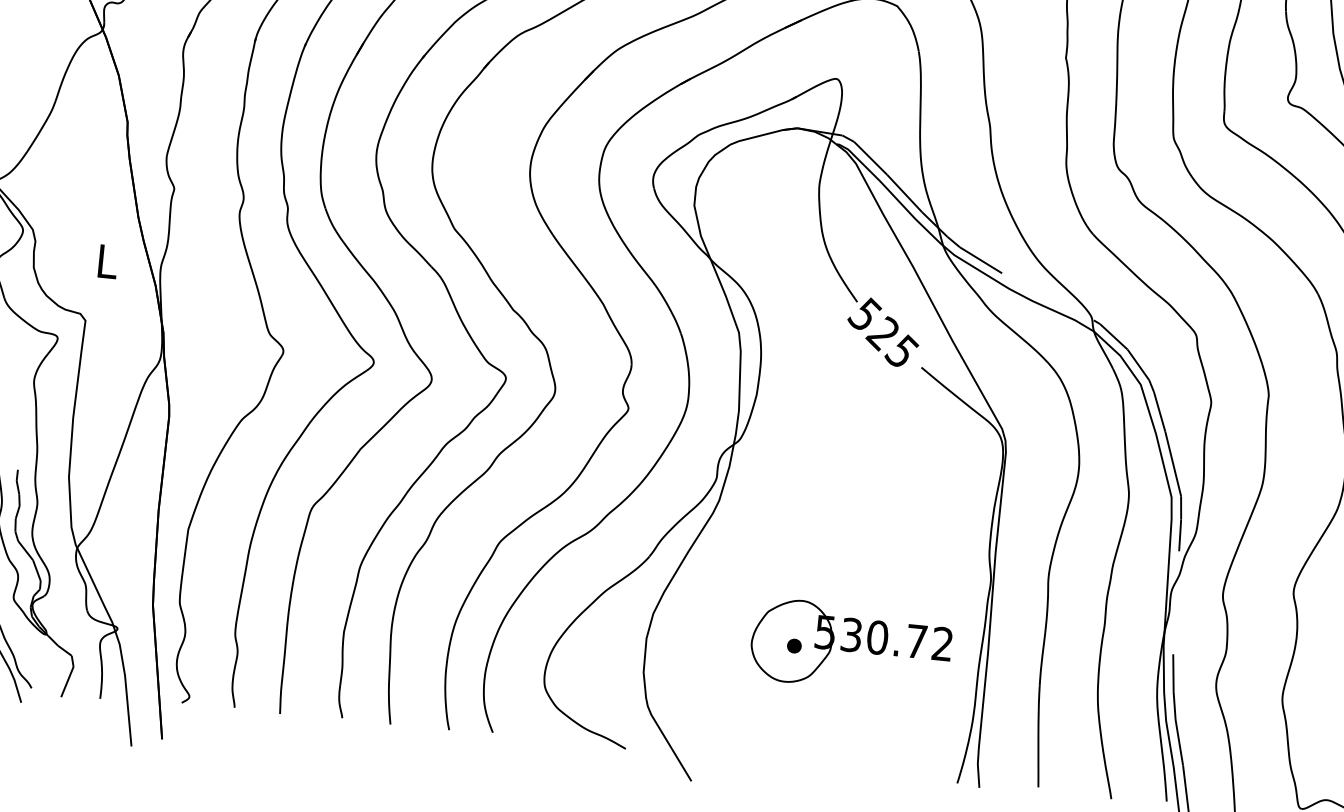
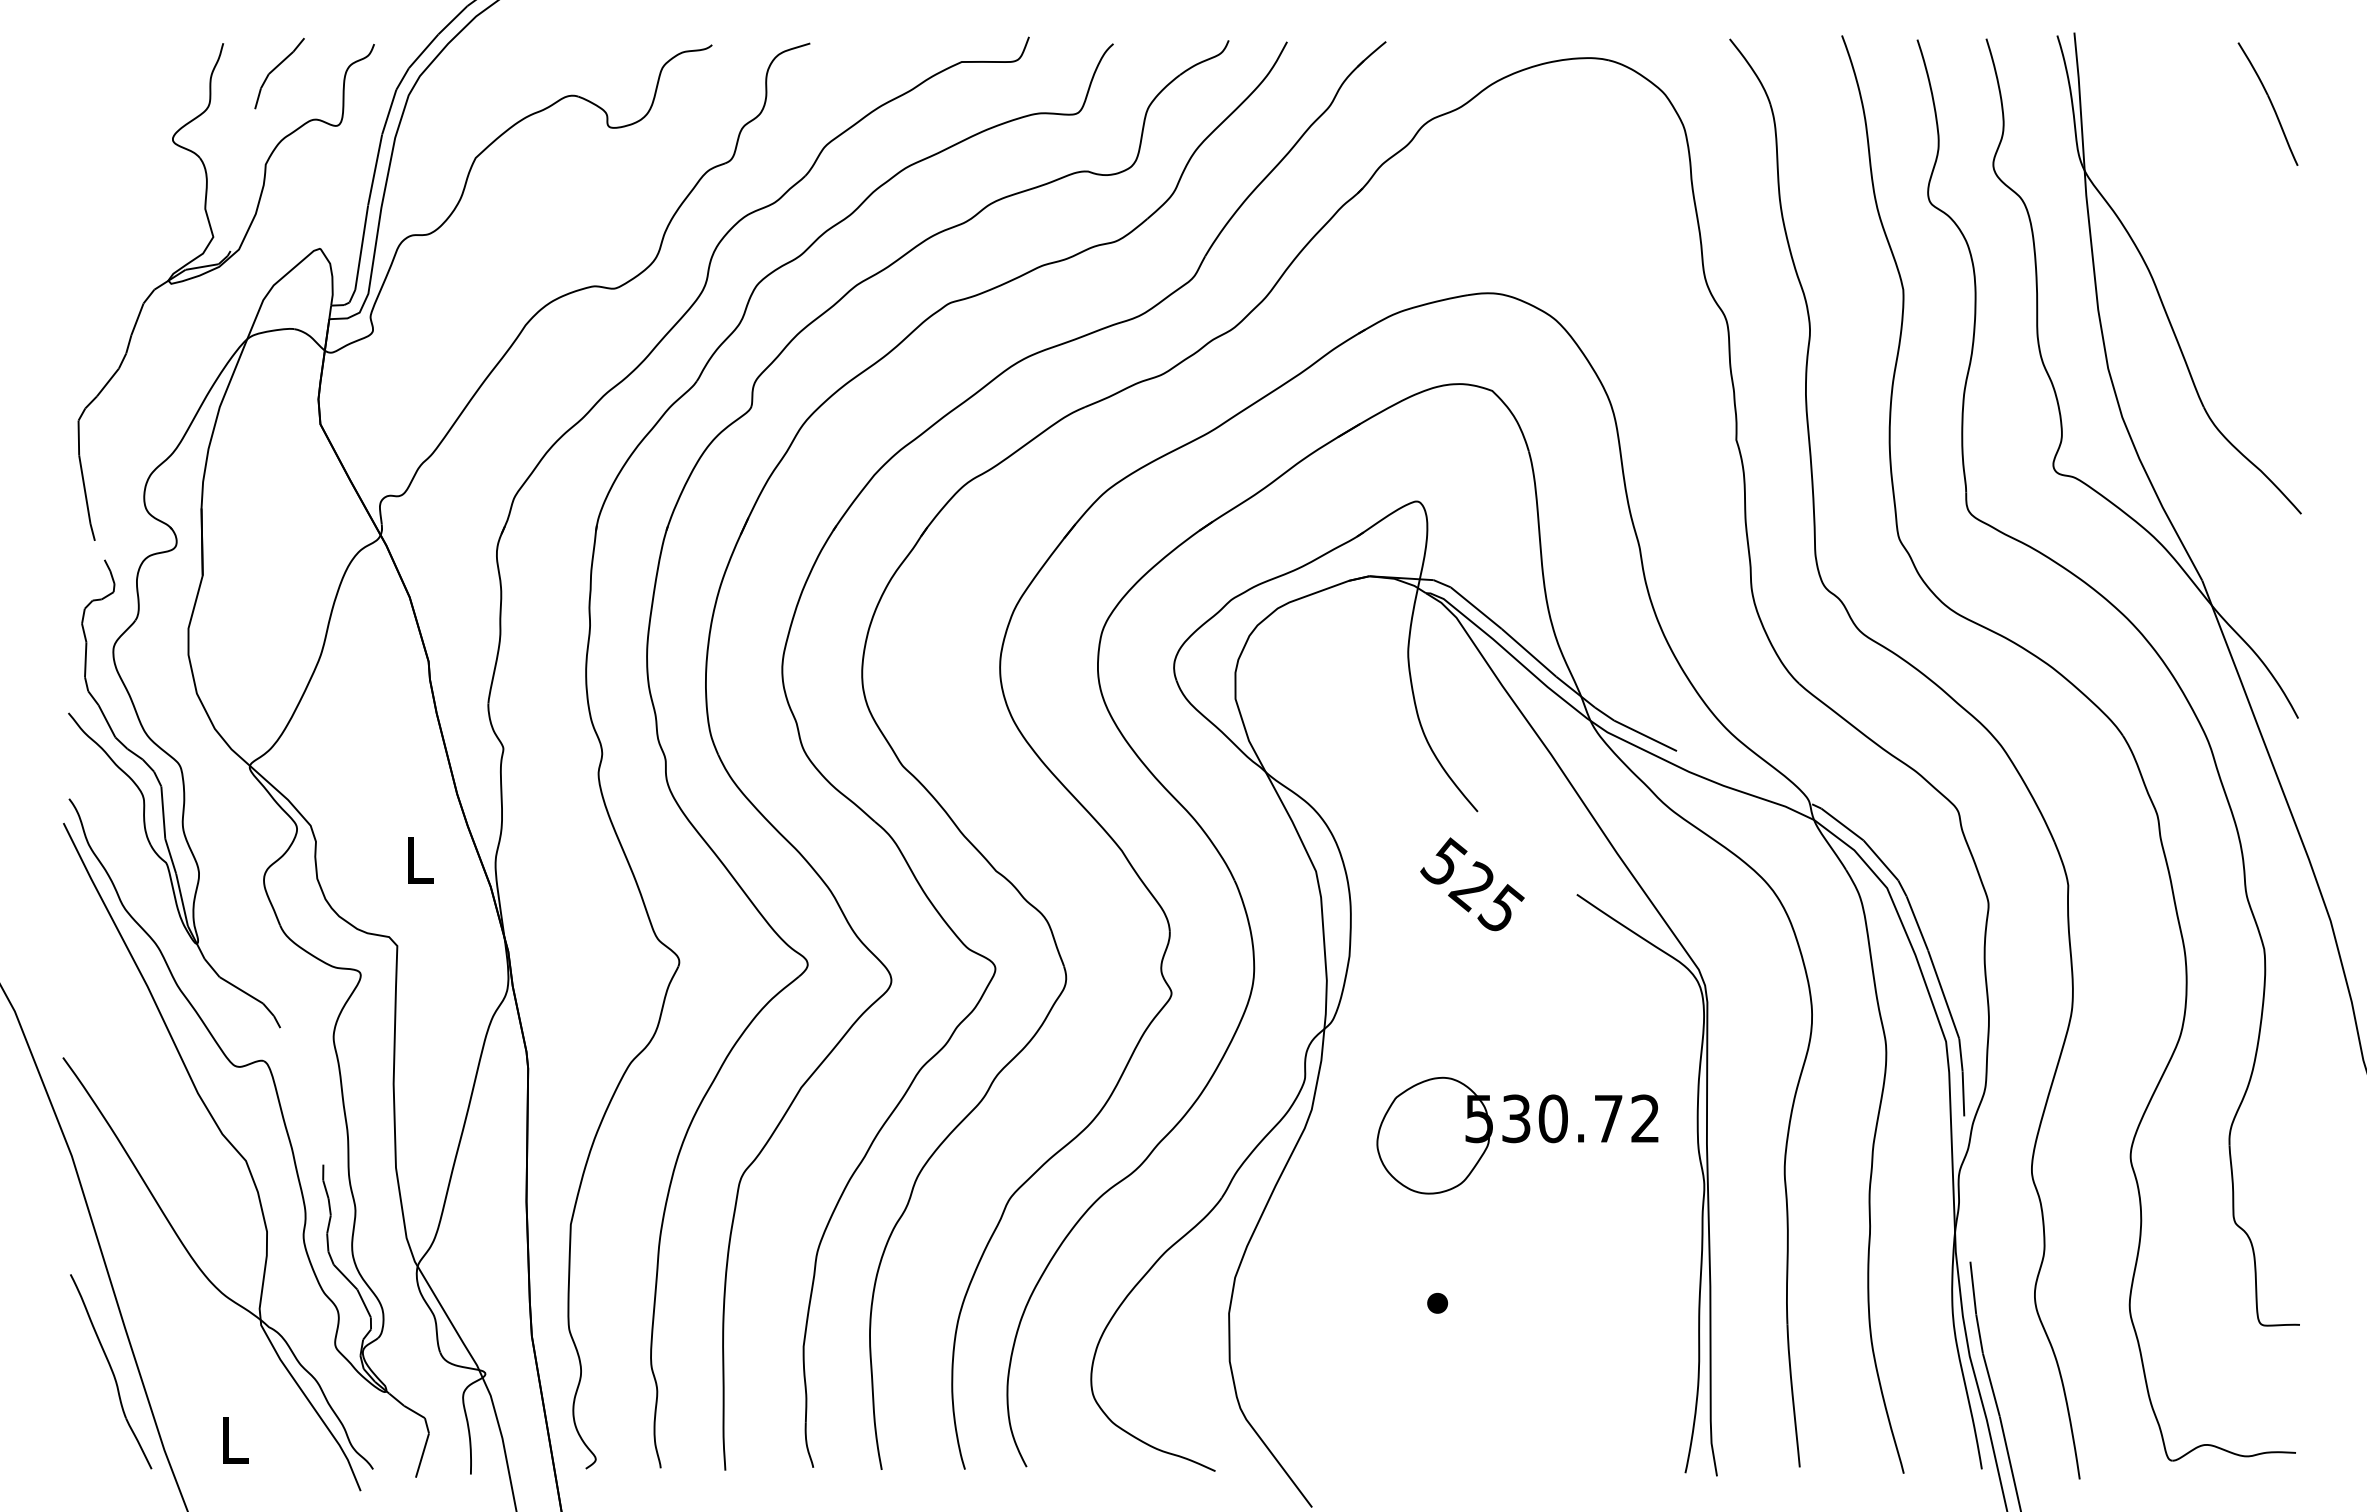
text: (883, 332) -> (1472, 884), moved
part: (851, 646) -> (1517, 1135), moved

